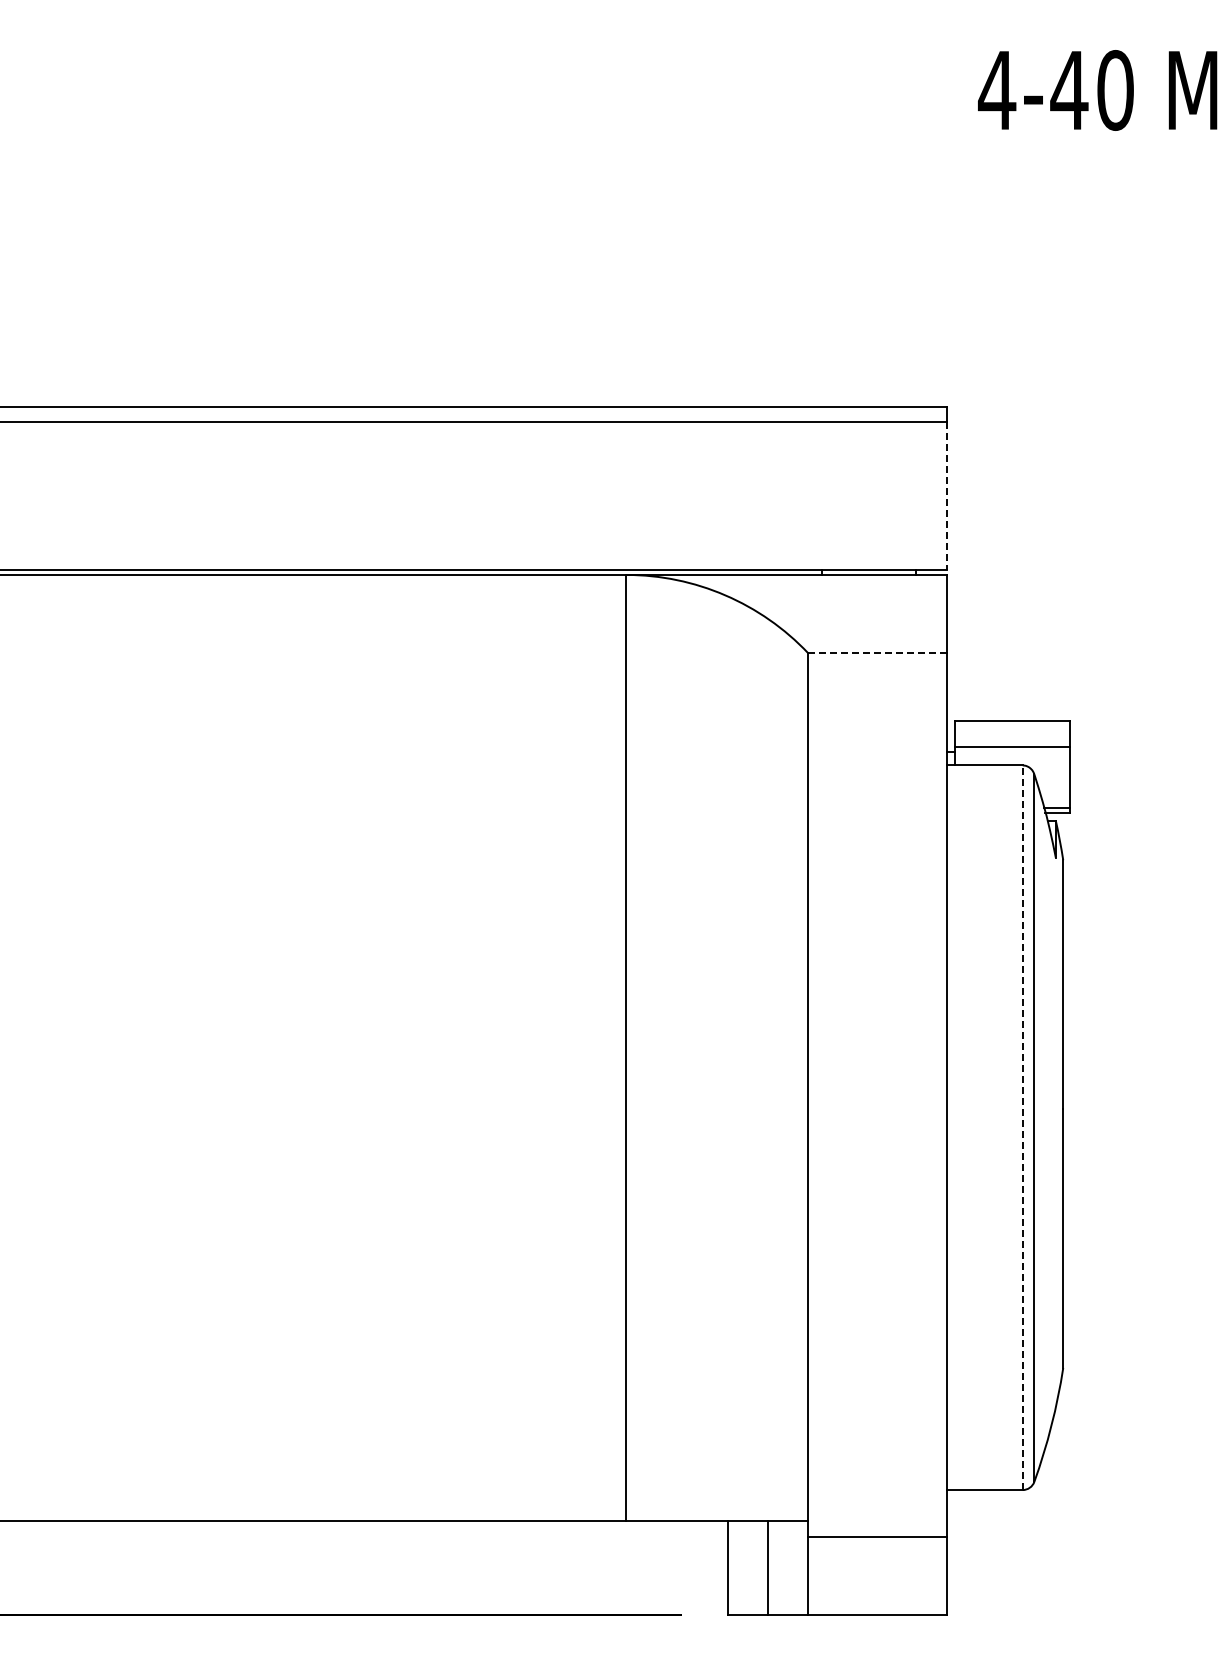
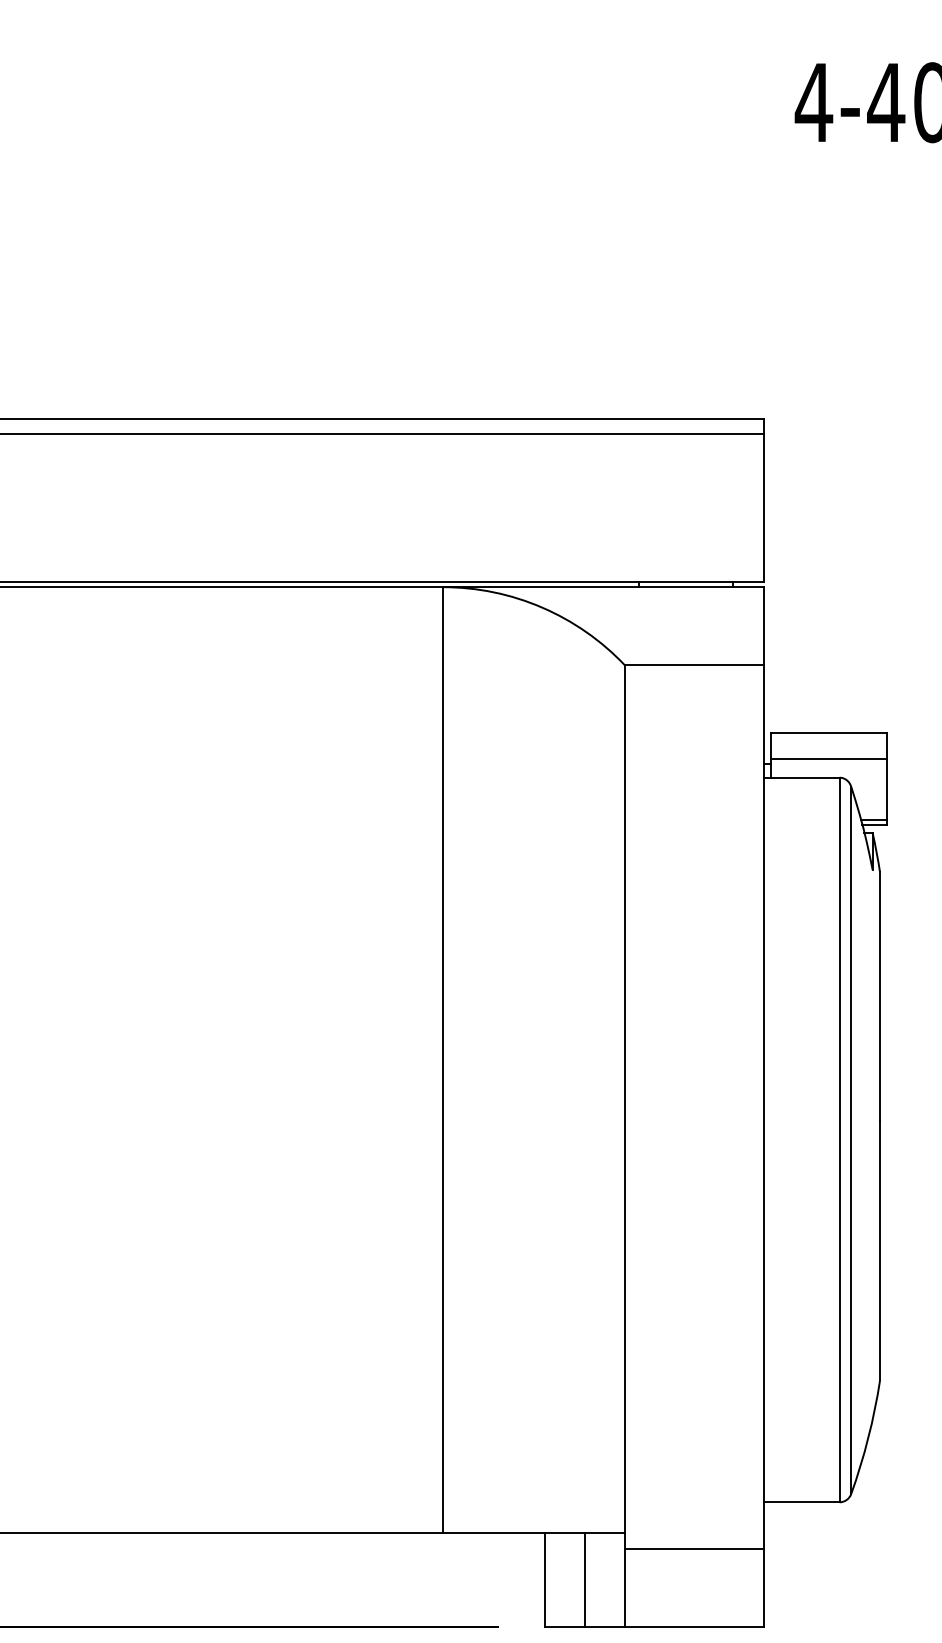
line: (947, 496) -> (764, 508), dashed -> solid
line: (877, 653) -> (694, 665), dashed -> solid
line: (1022, 1127) -> (839, 1139), dashed -> solid

